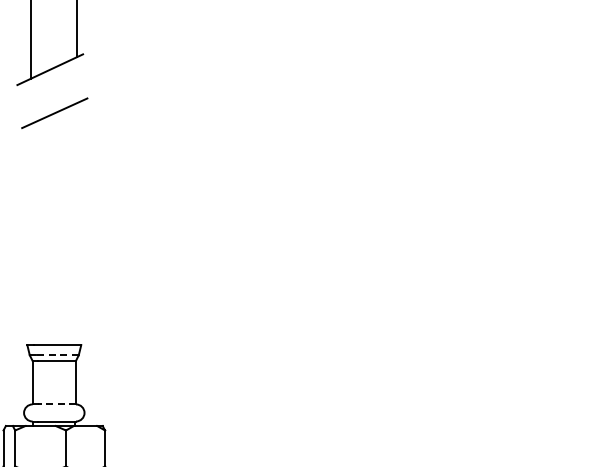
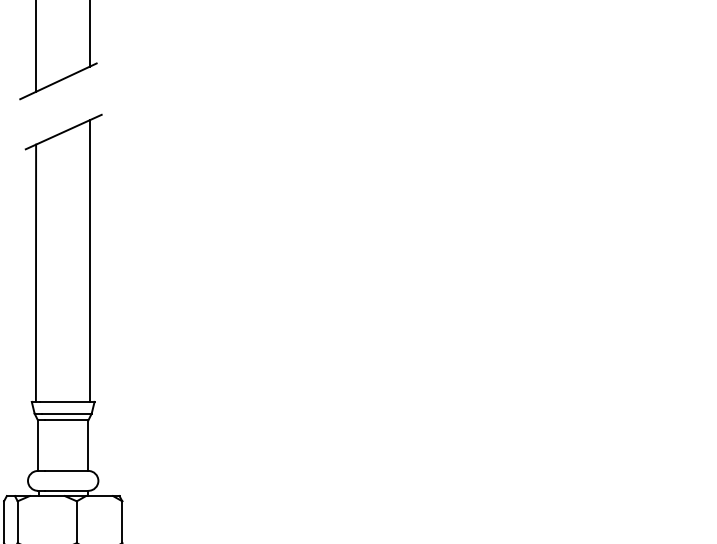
line: (77, 223) -> (90, 260), added
line: (30, 234) -> (35, 273), added
line: (57, 355) -> (66, 414), dashed -> solid
line: (57, 404) -> (66, 471), dashed -> solid

